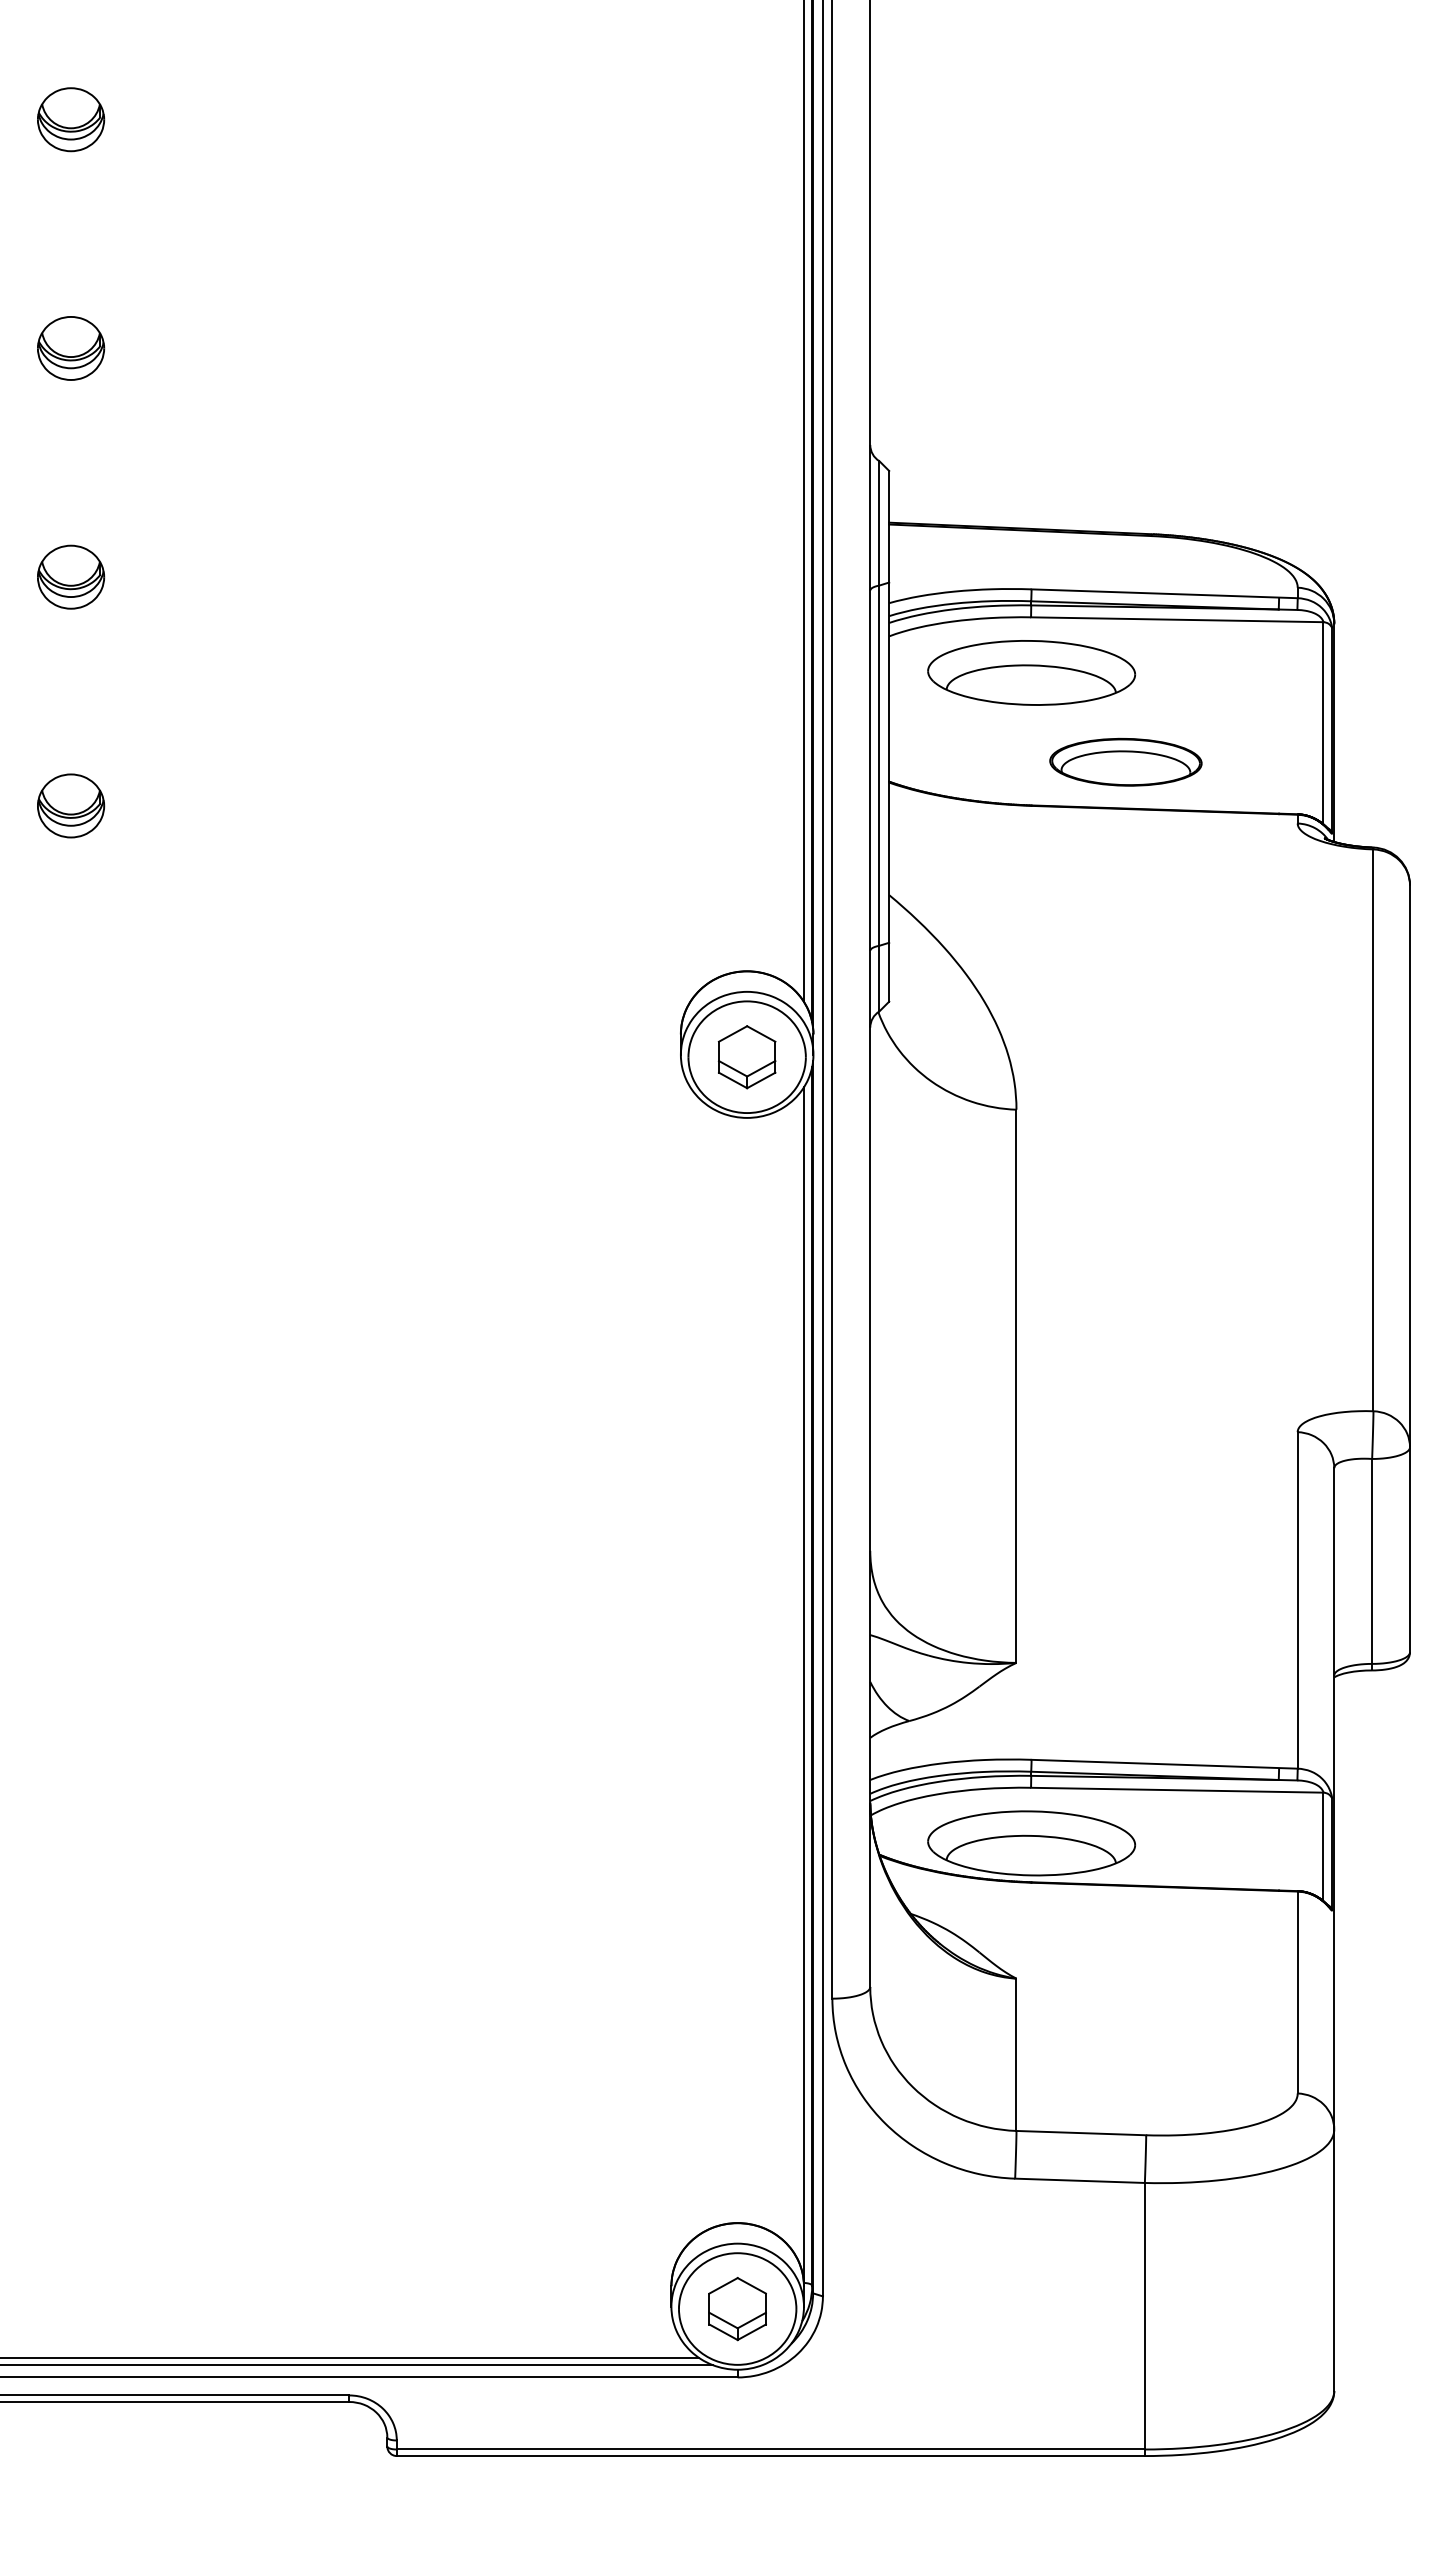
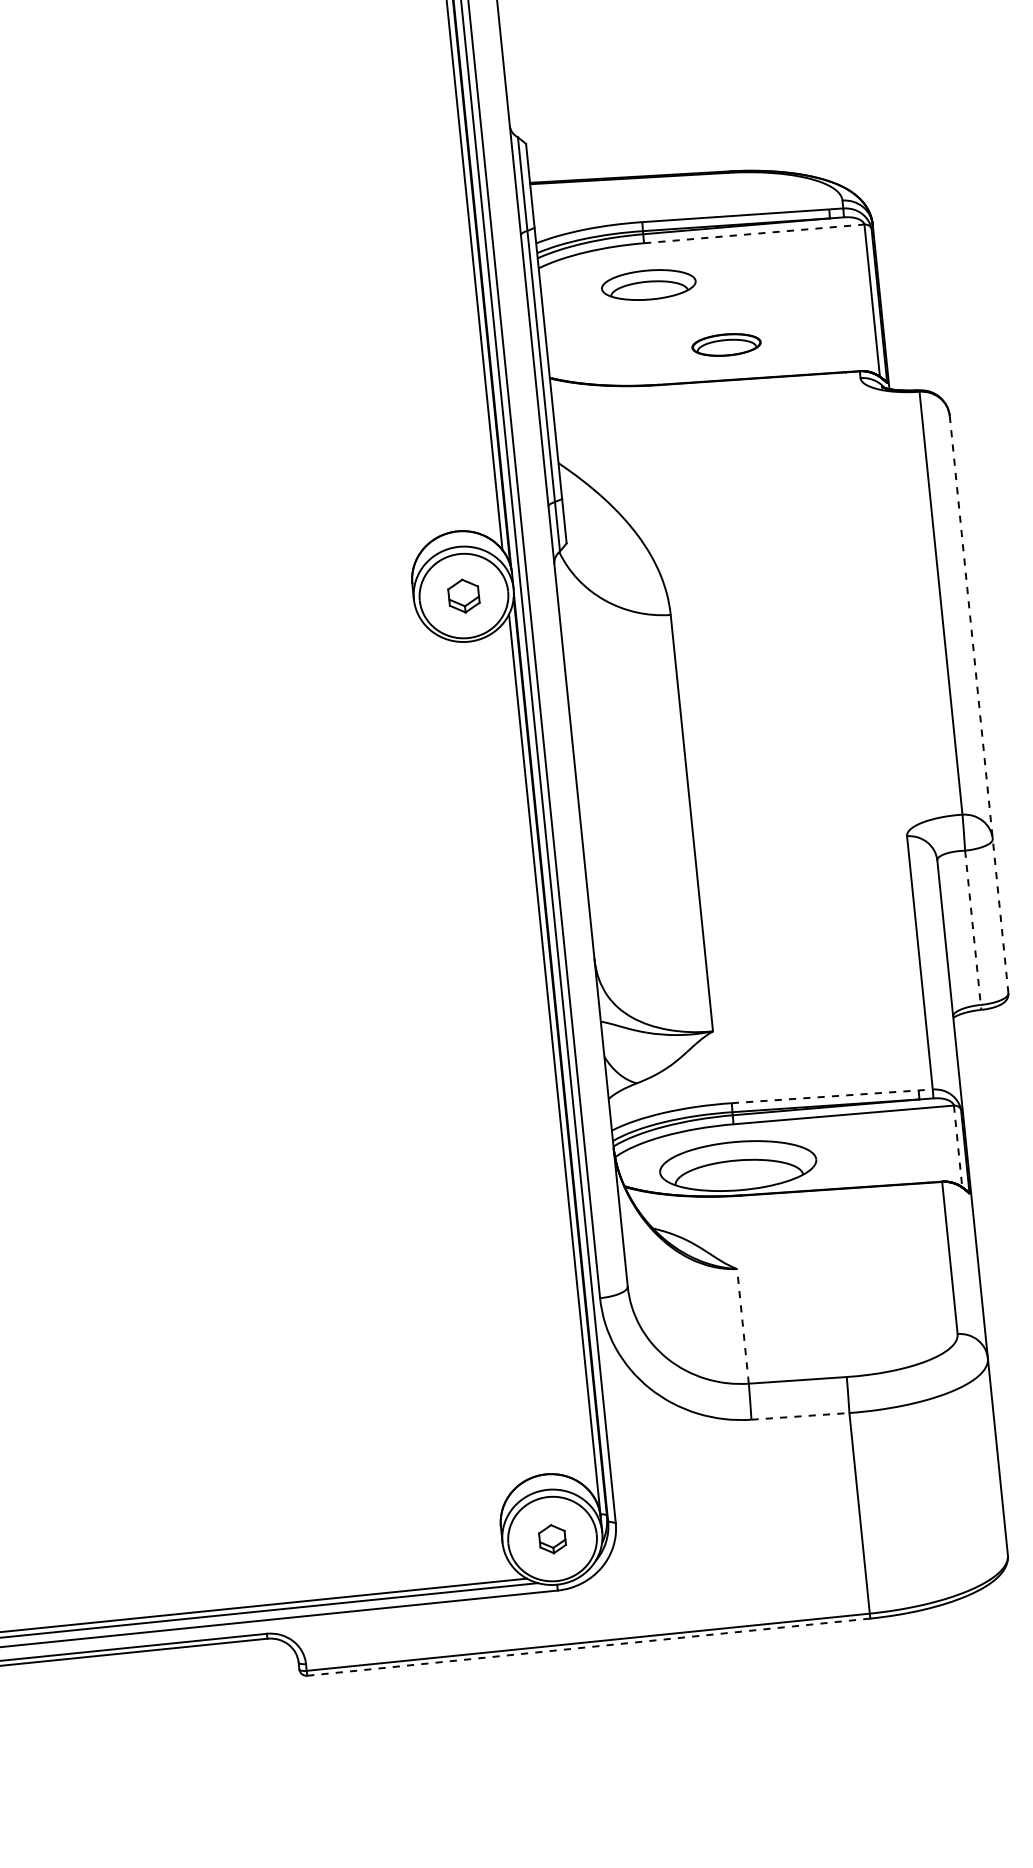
line: (1177, 619) -> (754, 233), solid -> dashed
part: (1031, 672) -> (648, 284), size x0.6
part: (1125, 761) -> (726, 344), size x0.6
part: (746, 1057) -> (463, 596), size x0.7
line: (1410, 1268) -> (979, 704), solid -> dashed
line: (1372, 1564) -> (973, 930), solid -> dashed
line: (1165, 1764) -> (832, 1096), solid -> dashed
line: (1323, 1847) -> (958, 1146), solid -> dashed
line: (1016, 2054) -> (742, 1326), solid -> dashed
line: (1080, 2180) -> (800, 1416), solid -> dashed
part: (737, 2309) -> (552, 1539), size x0.6
line: (770, 2456) -> (588, 1647), solid -> dashed

